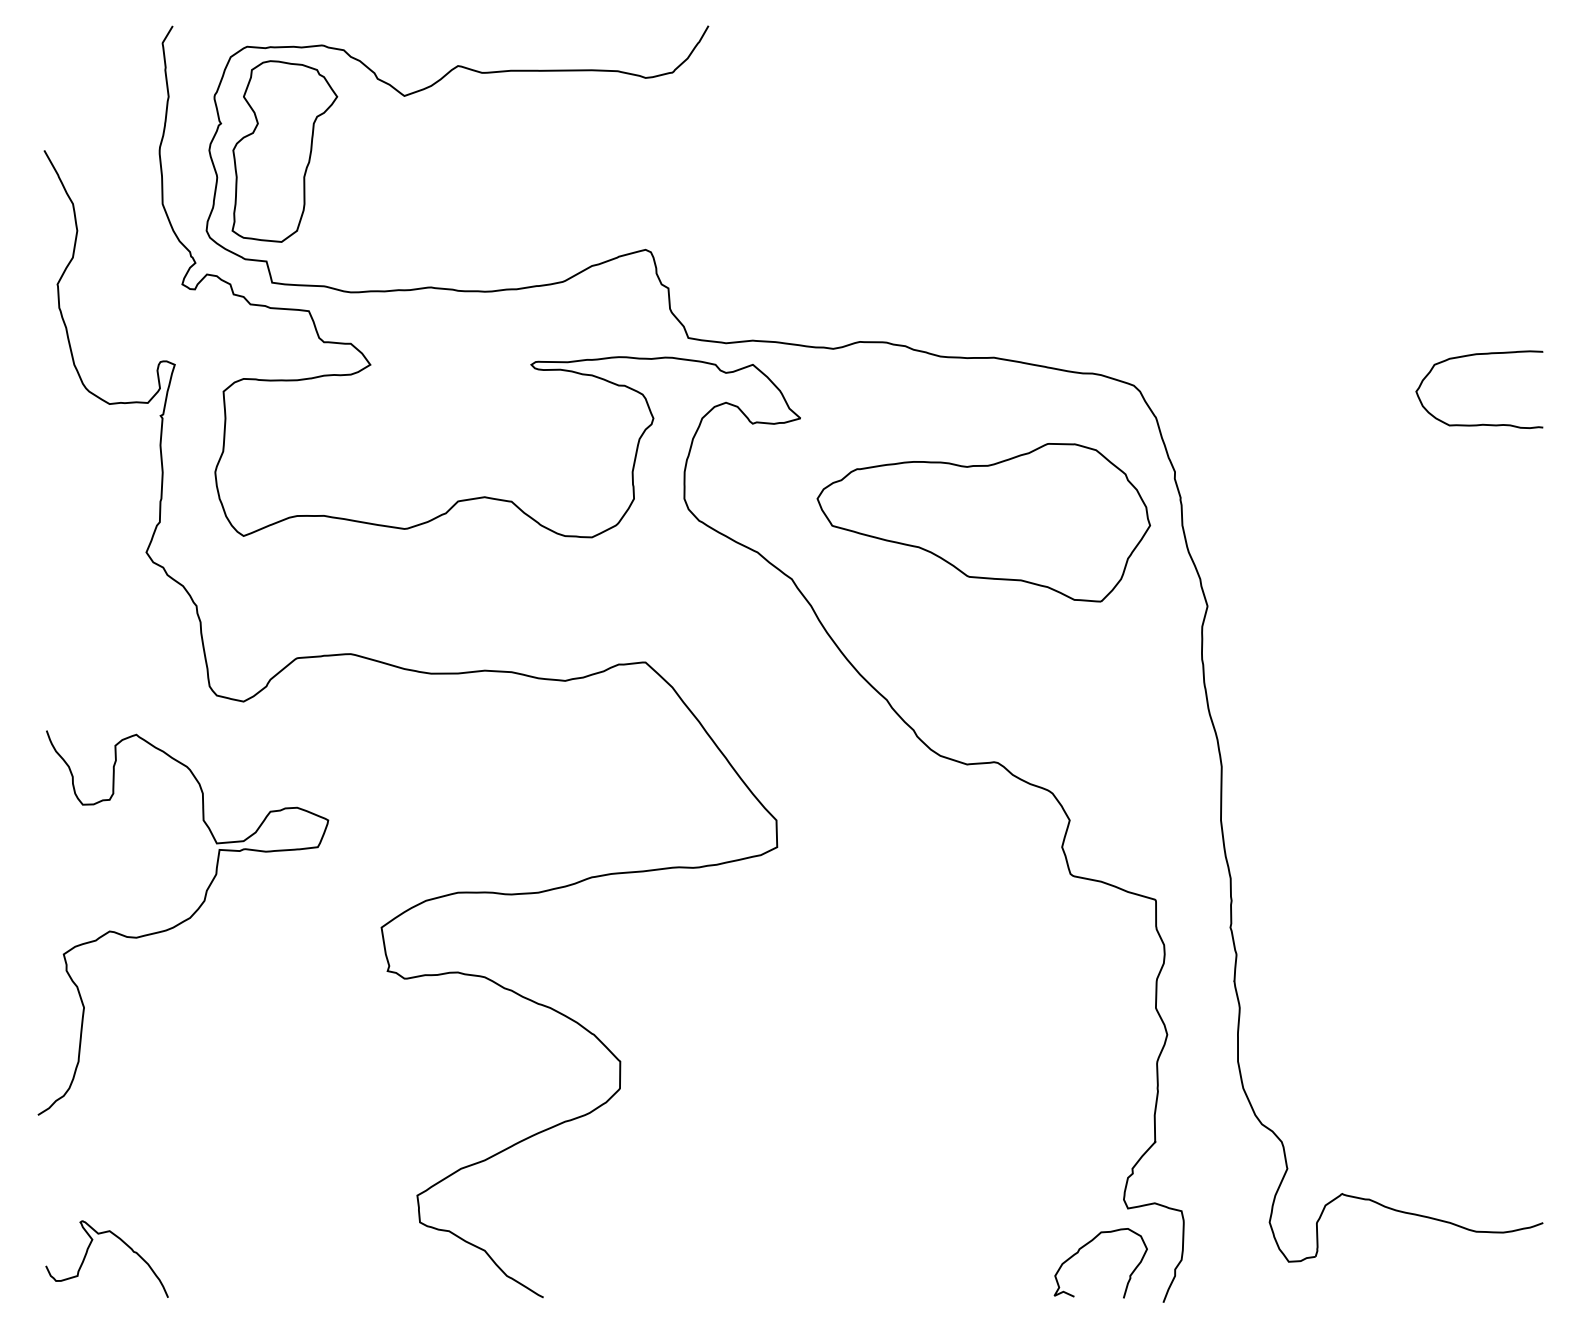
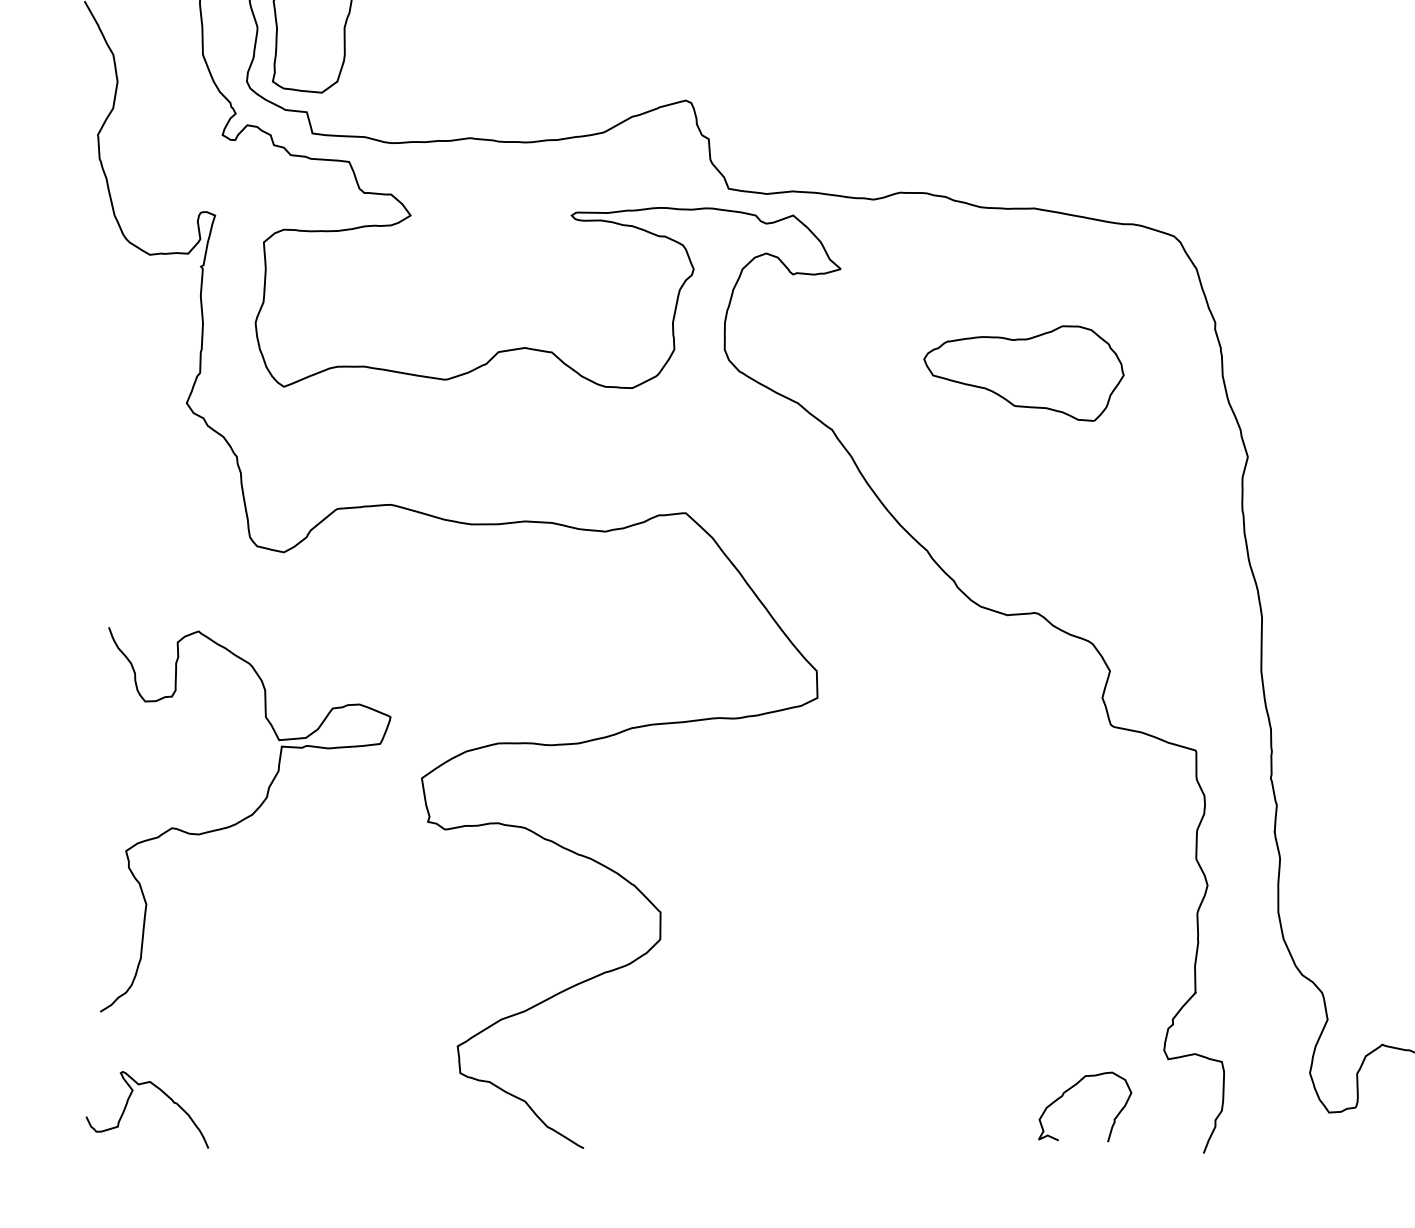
part: (983, 522) -> (1023, 373), size x0.6
curve: (183, 922) -> (245, 819), moved
curve: (1085, 1246) -> (1069, 1090), moved

